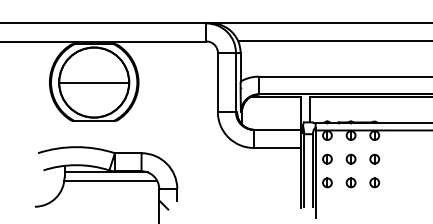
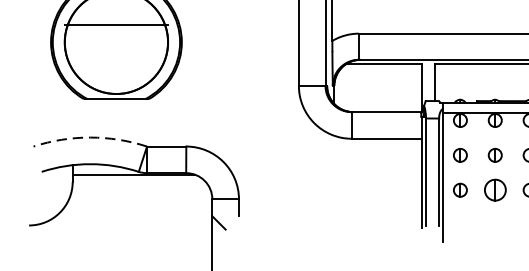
line: (94, 82) -> (116, 24), moved
arc: (76, 147) -> (90, 138), solid -> dashed
line: (110, 181) -> (140, 188), removed
part: (350, 182) -> (494, 189), size x1.6

